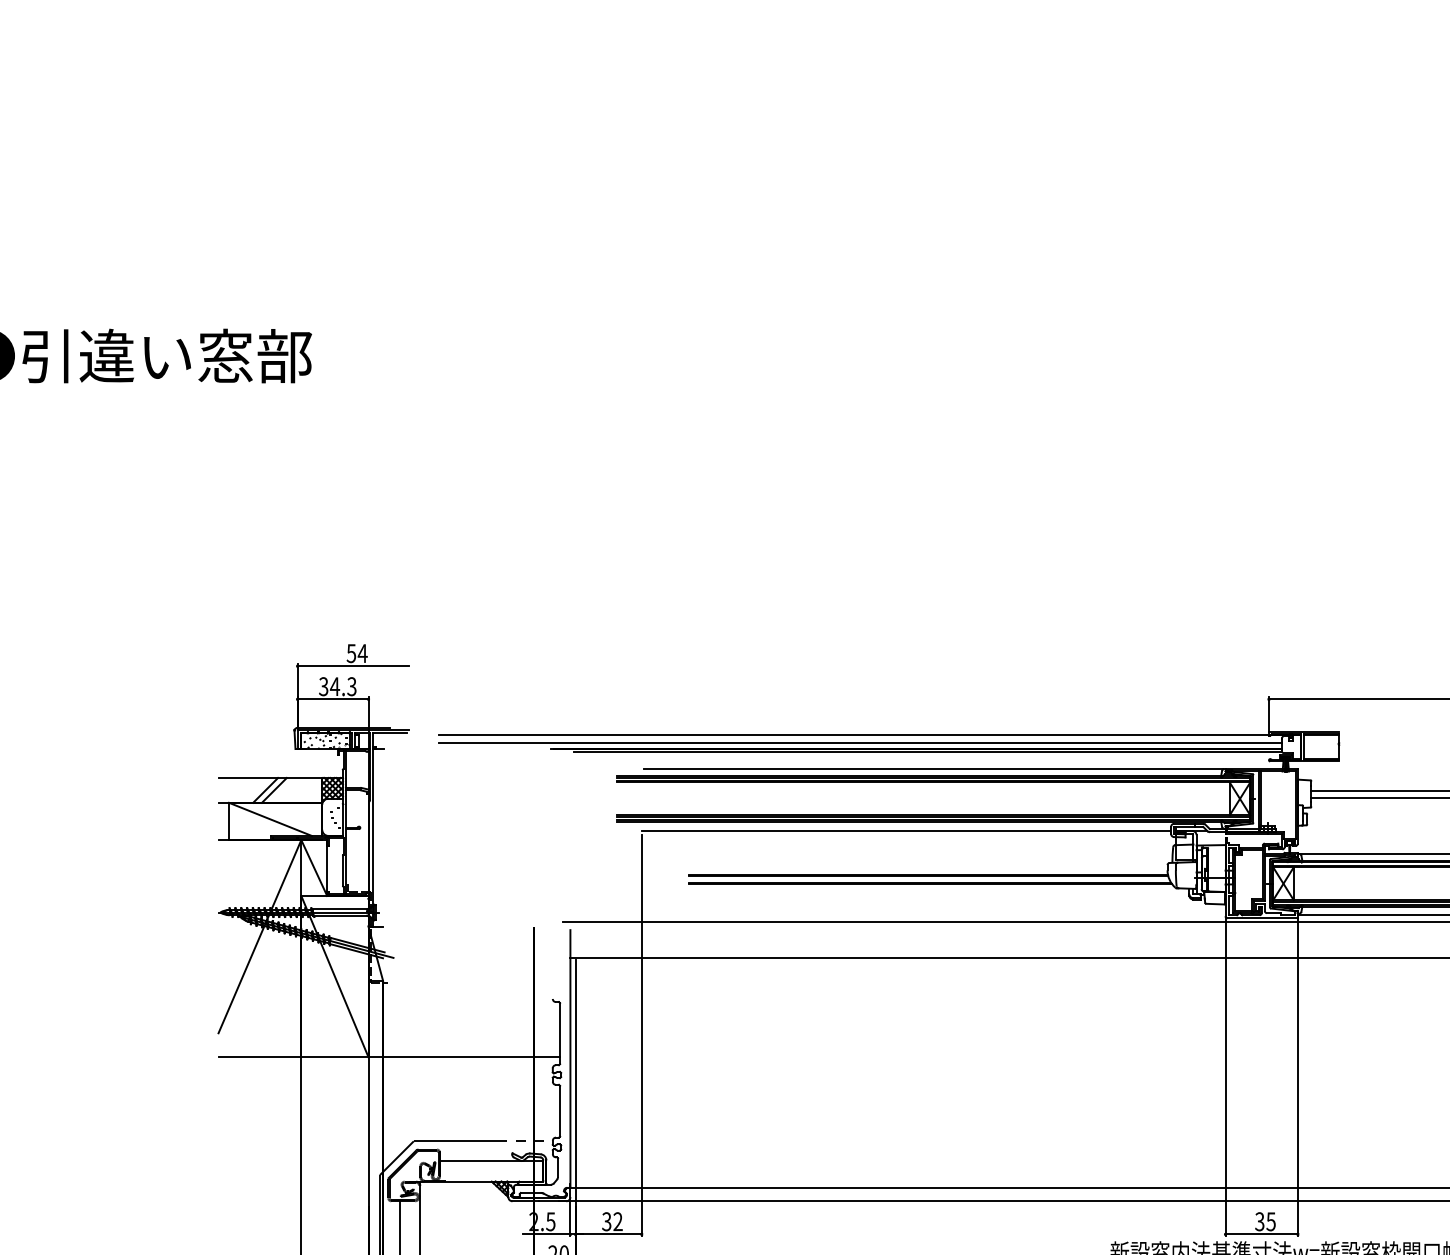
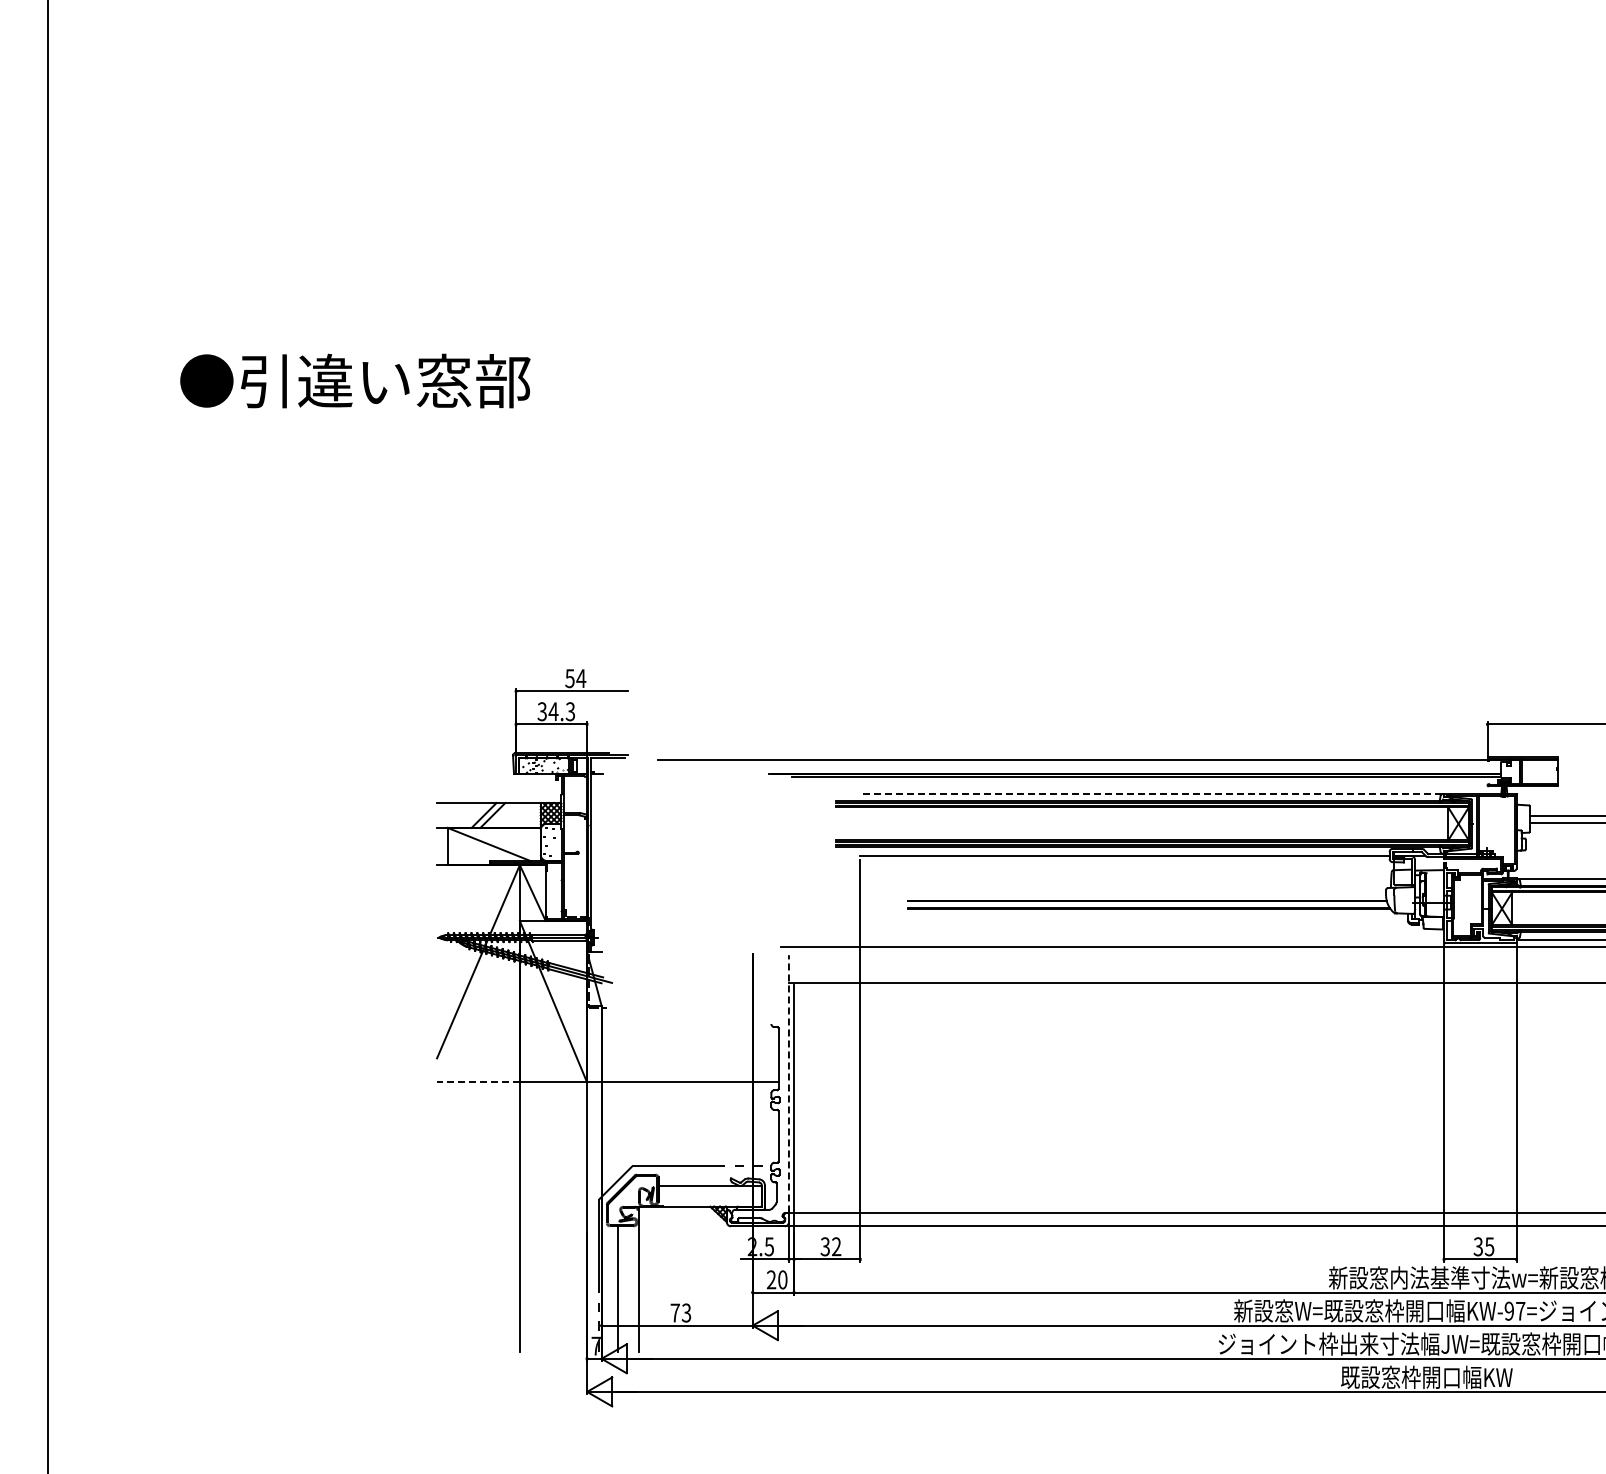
line: (859, 742) -> (1078, 767), removed
line: (933, 769) -> (1152, 794), solid -> dashed
line: (258, 1057) -> (477, 1082), solid -> dashed
line: (569, 1058) -> (788, 1083), solid -> dashed

